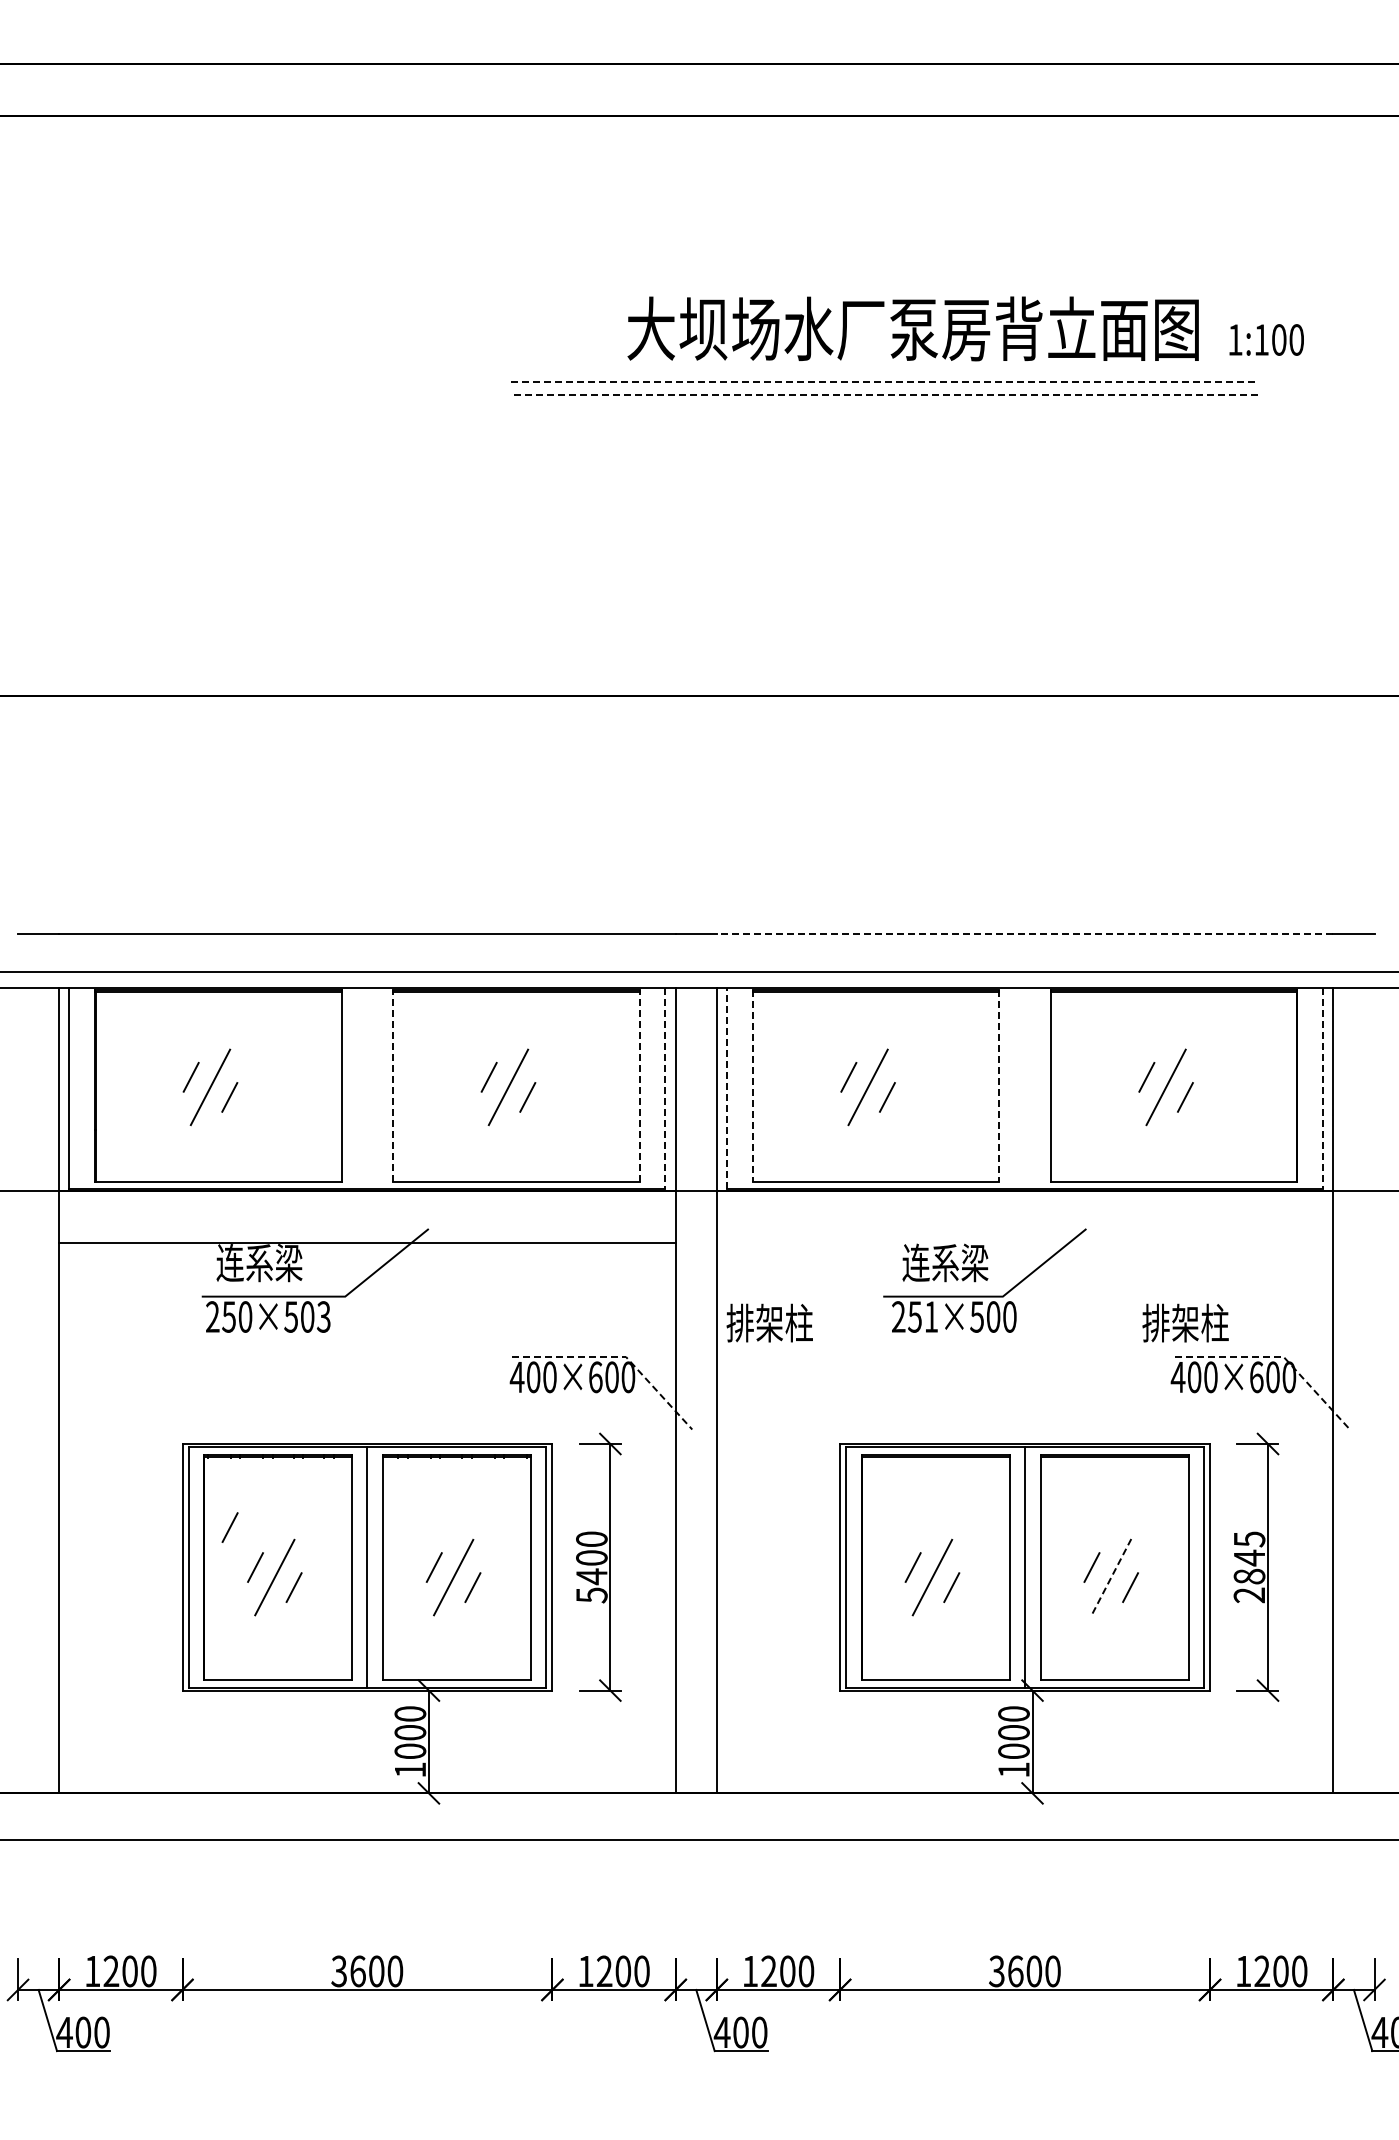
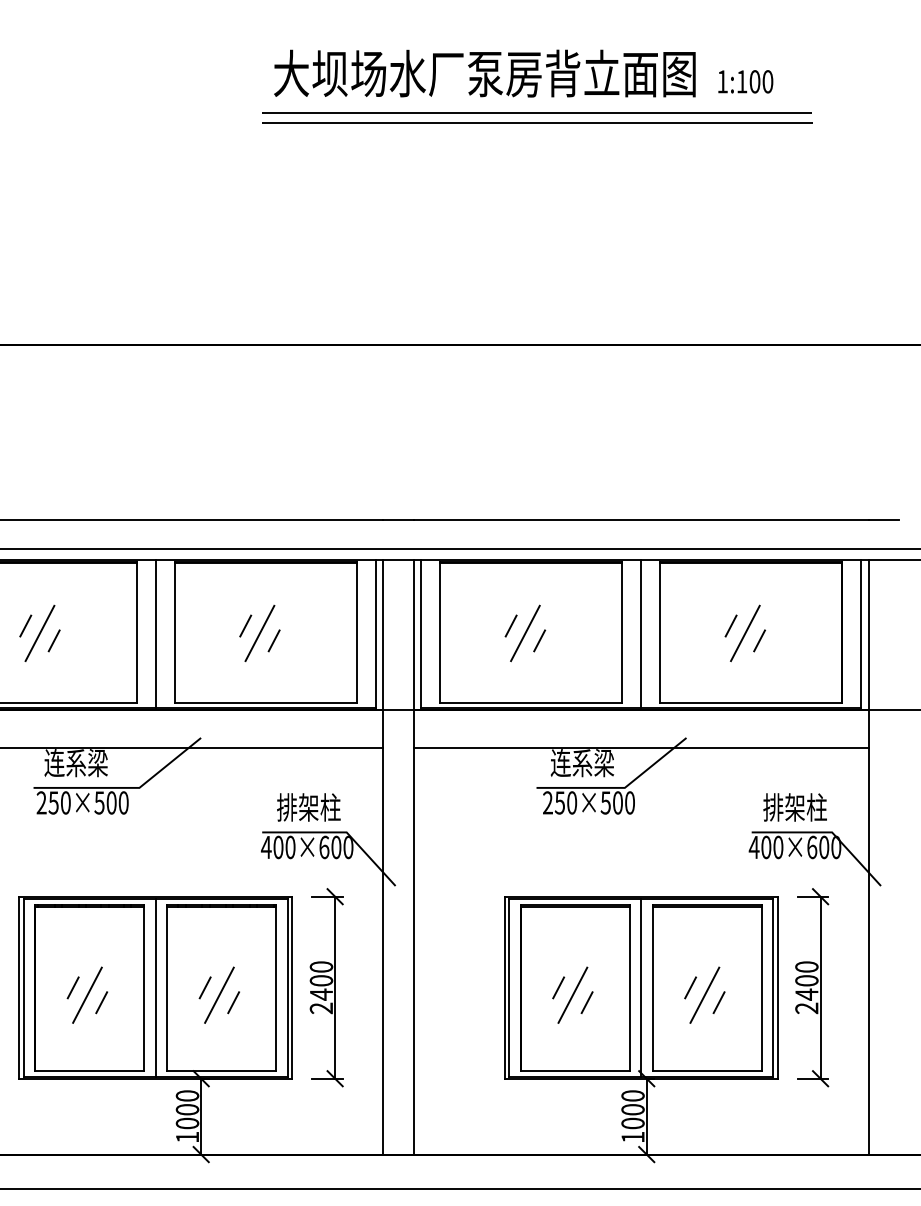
text: (965, 328) -> (523, 73), moved
line: (884, 381) -> (537, 112), dashed -> solid
line: (883, 395) -> (536, 122), dashed -> solid
line: (1024, 934) -> (640, 520), dashed -> solid
line: (393, 1085) -> (175, 632), dashed -> solid
line: (639, 1085) -> (356, 632), dashed -> solid
line: (752, 1085) -> (440, 632), dashed -> solid
line: (999, 1085) -> (622, 632), dashed -> solid
line: (367, 1087) -> (155, 633), added
line: (1025, 1087) -> (641, 633), added
line: (665, 1088) -> (375, 634), dashed -> solid
line: (727, 1088) -> (421, 634), dashed -> solid
line: (1323, 1088) -> (861, 634), dashed -> solid
line: (1024, 1242) -> (640, 747), added
text: (323, 1316) -> (123, 802), 250×503 -> 250×500
text: (931, 1316) -> (572, 802), 251×500 -> 250×500
text: (769, 1322) -> (308, 807), moved
text: (1185, 1322) -> (795, 807), moved
line: (619, 1356) -> (341, 832), dashed -> solid
line: (1279, 1356) -> (829, 832), dashed -> solid
line: (229, 1527) -> (54, 958), removed
text: (1249, 1558) -> (806, 981), 2845 -> 2400
line: (1111, 1578) -> (705, 995), dashed -> solid
text: (591, 1595) -> (321, 1008), 5400 -> 2400

